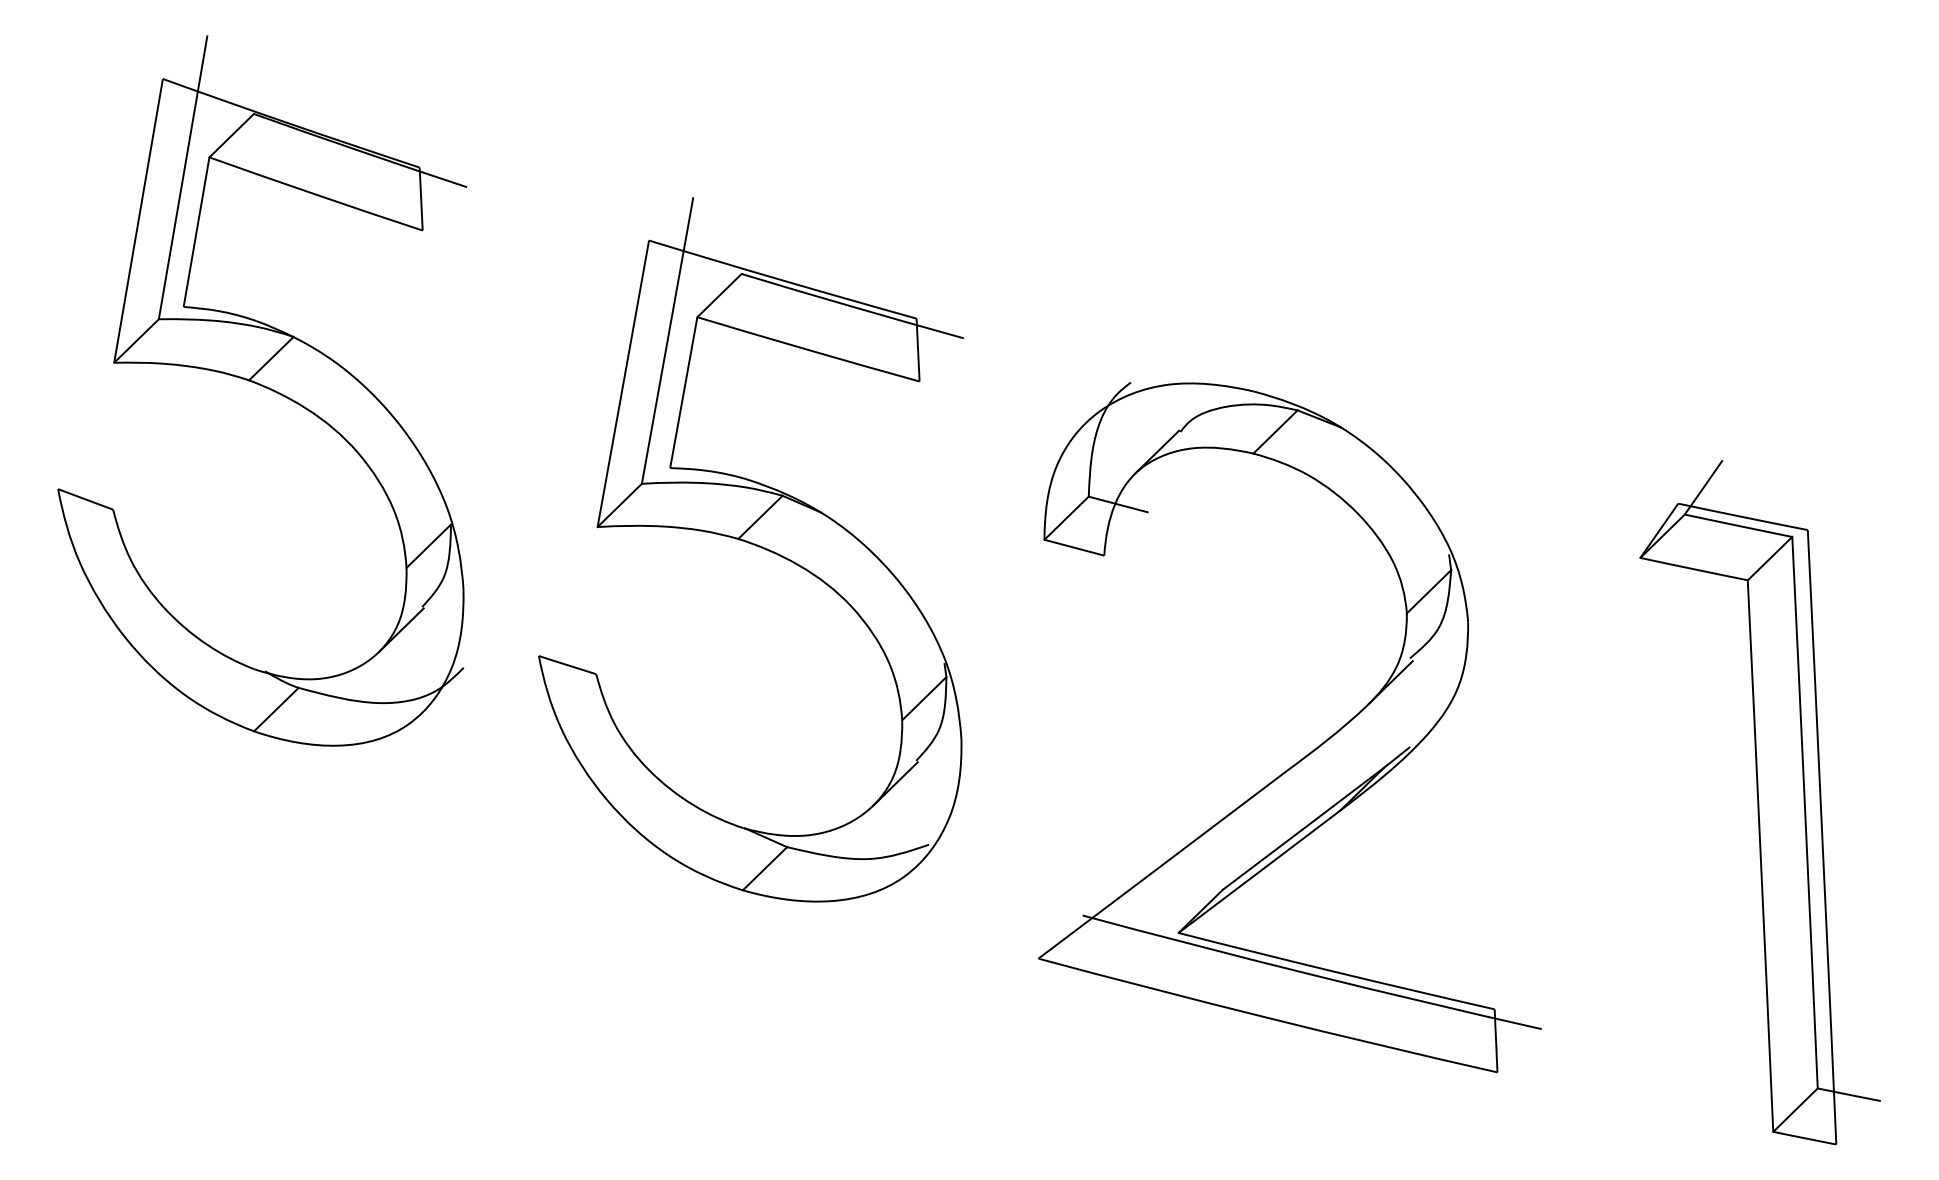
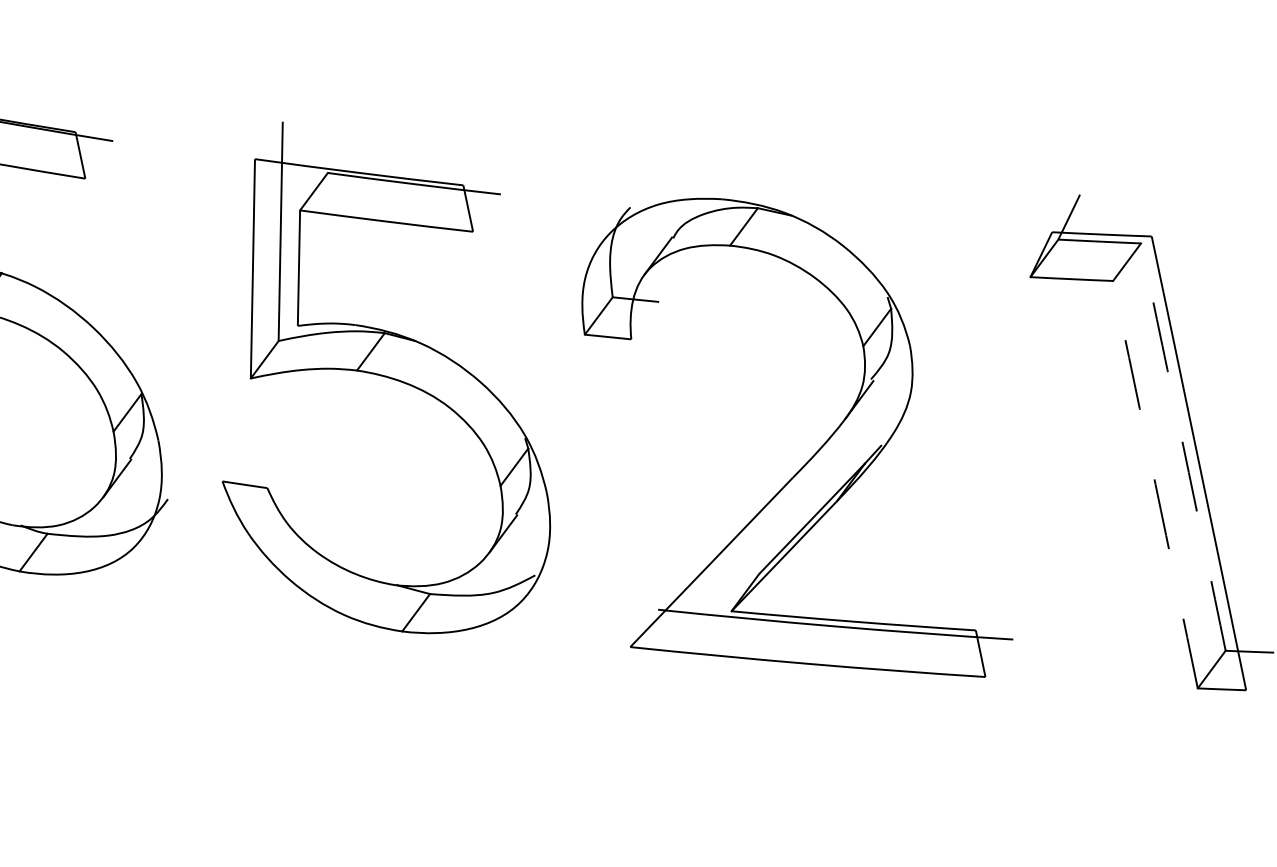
arc: (1805, 812) -> (1183, 446), solid -> dashed
arc: (1760, 856) -> (1155, 485), solid -> dashed

